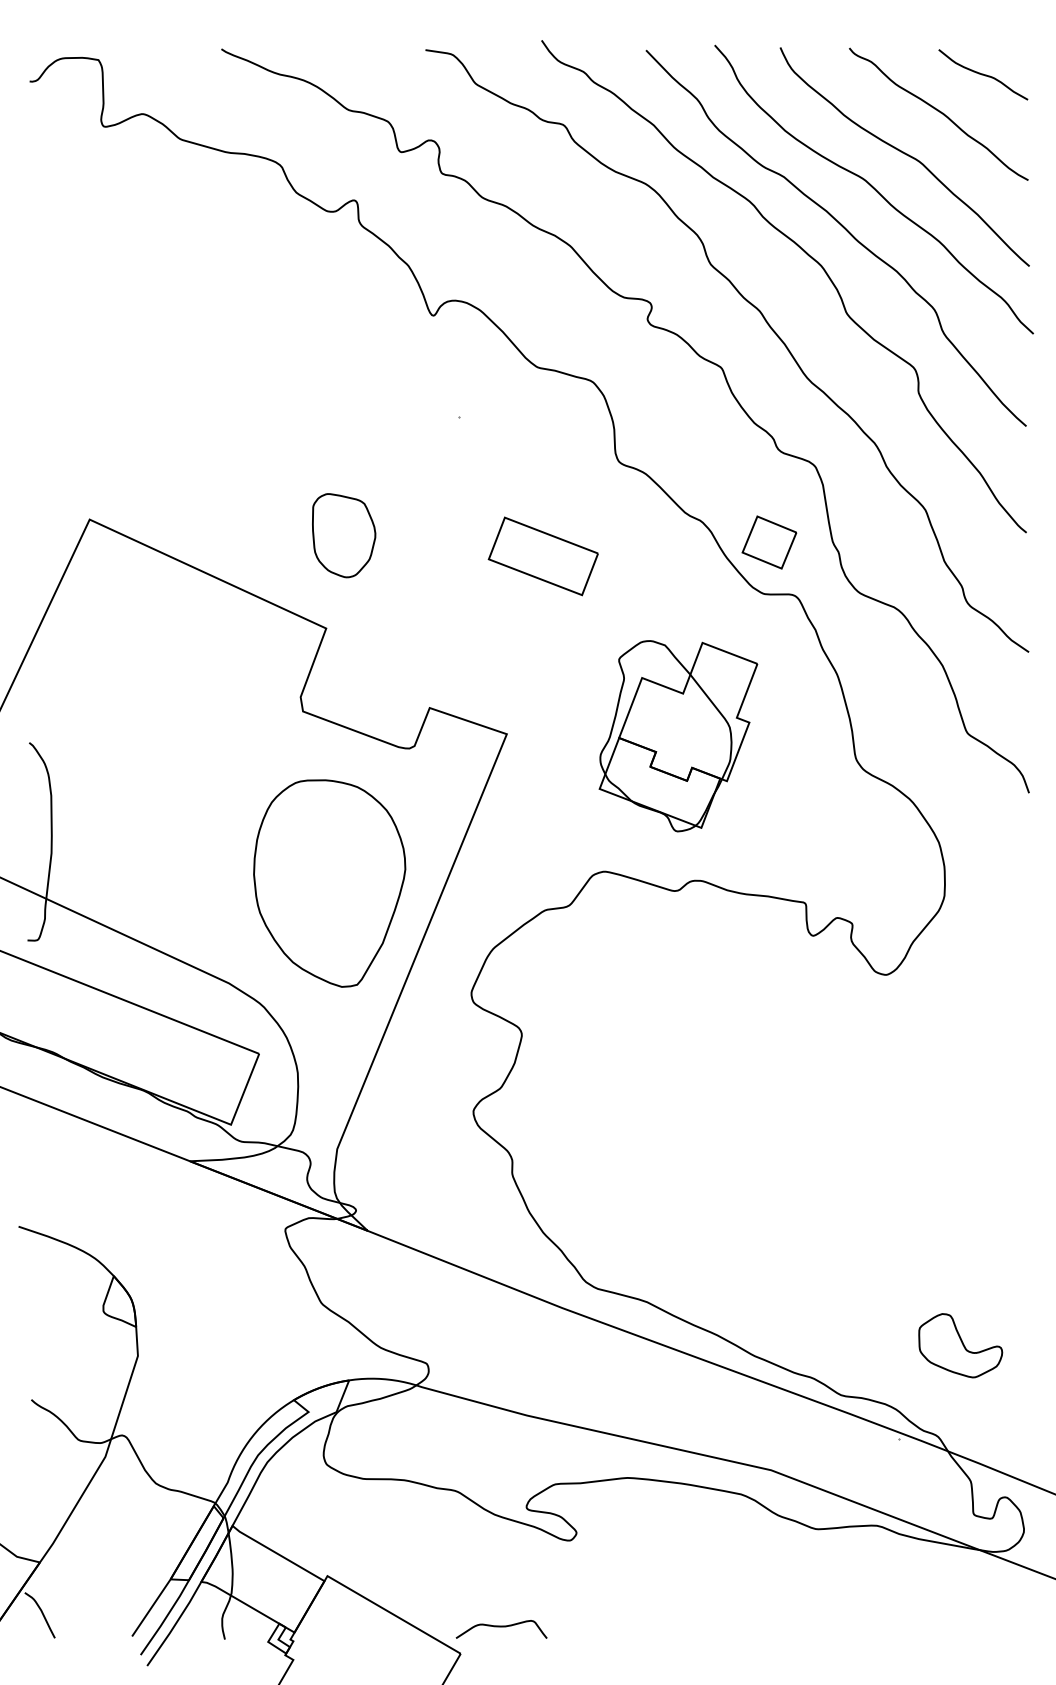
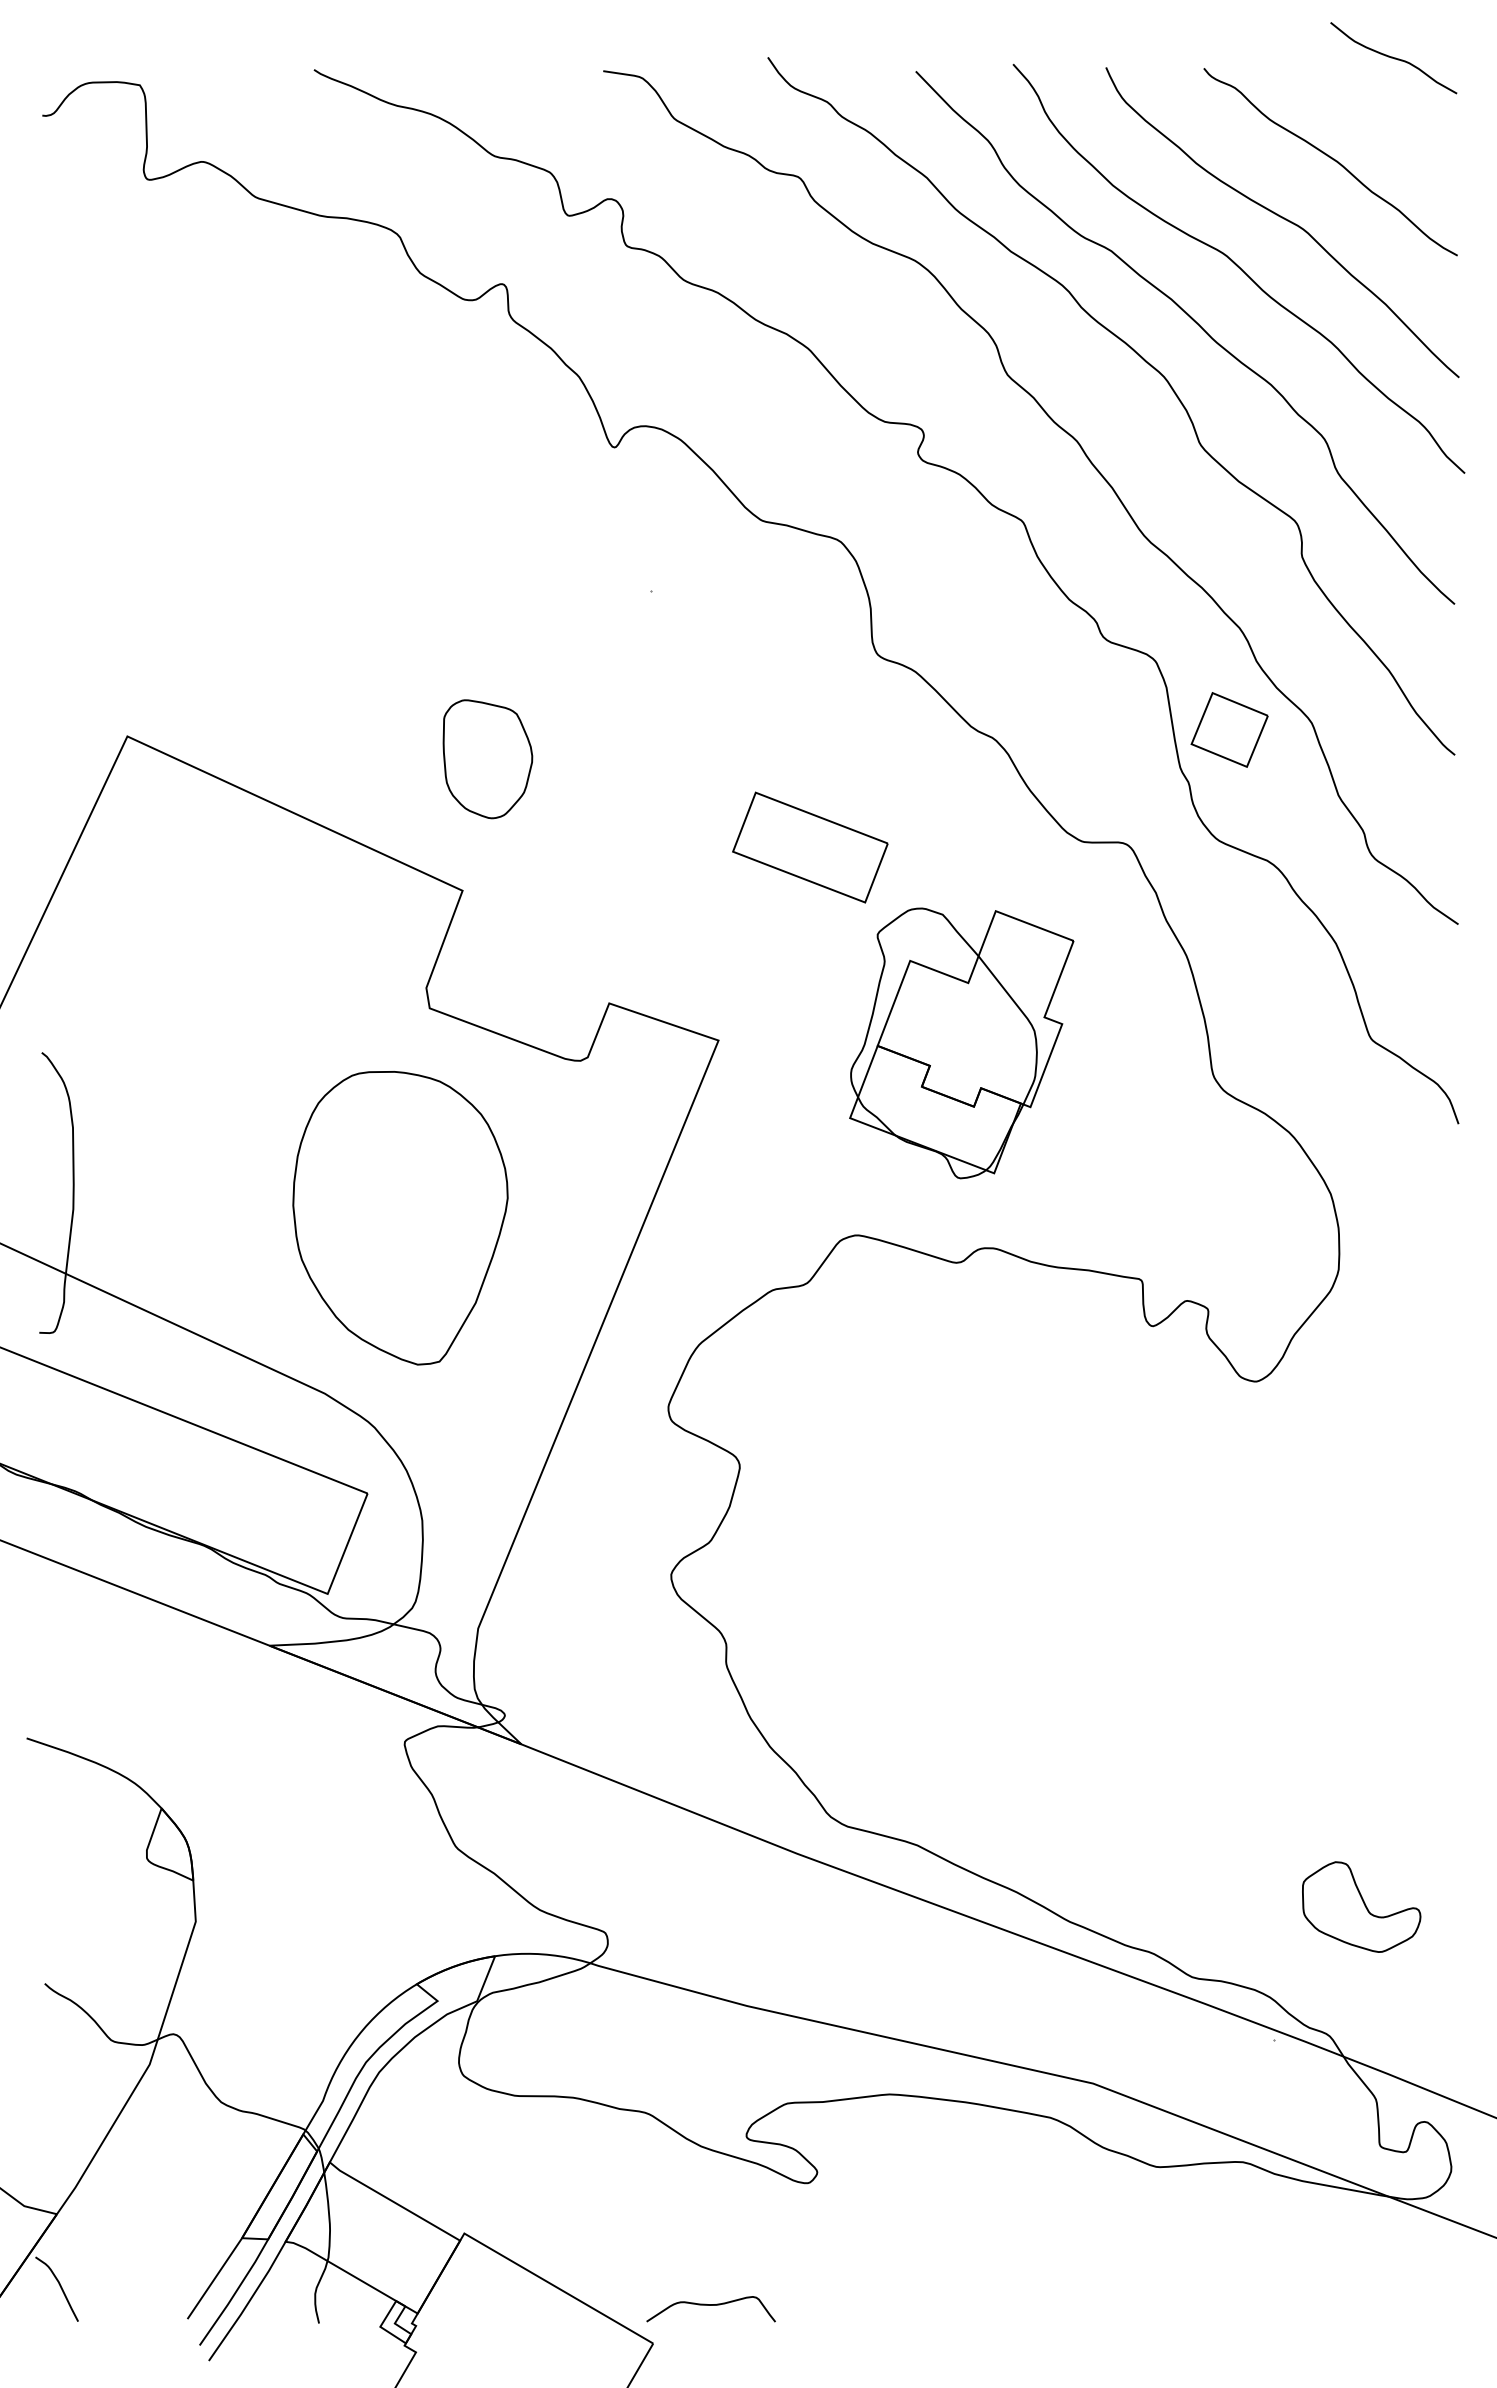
curve: (983, 75) -> (1393, 58), moved
part: (769, 542) -> (1229, 729), moved
part: (543, 556) -> (810, 847), moved
part: (329, 883) -> (400, 1218), moved

